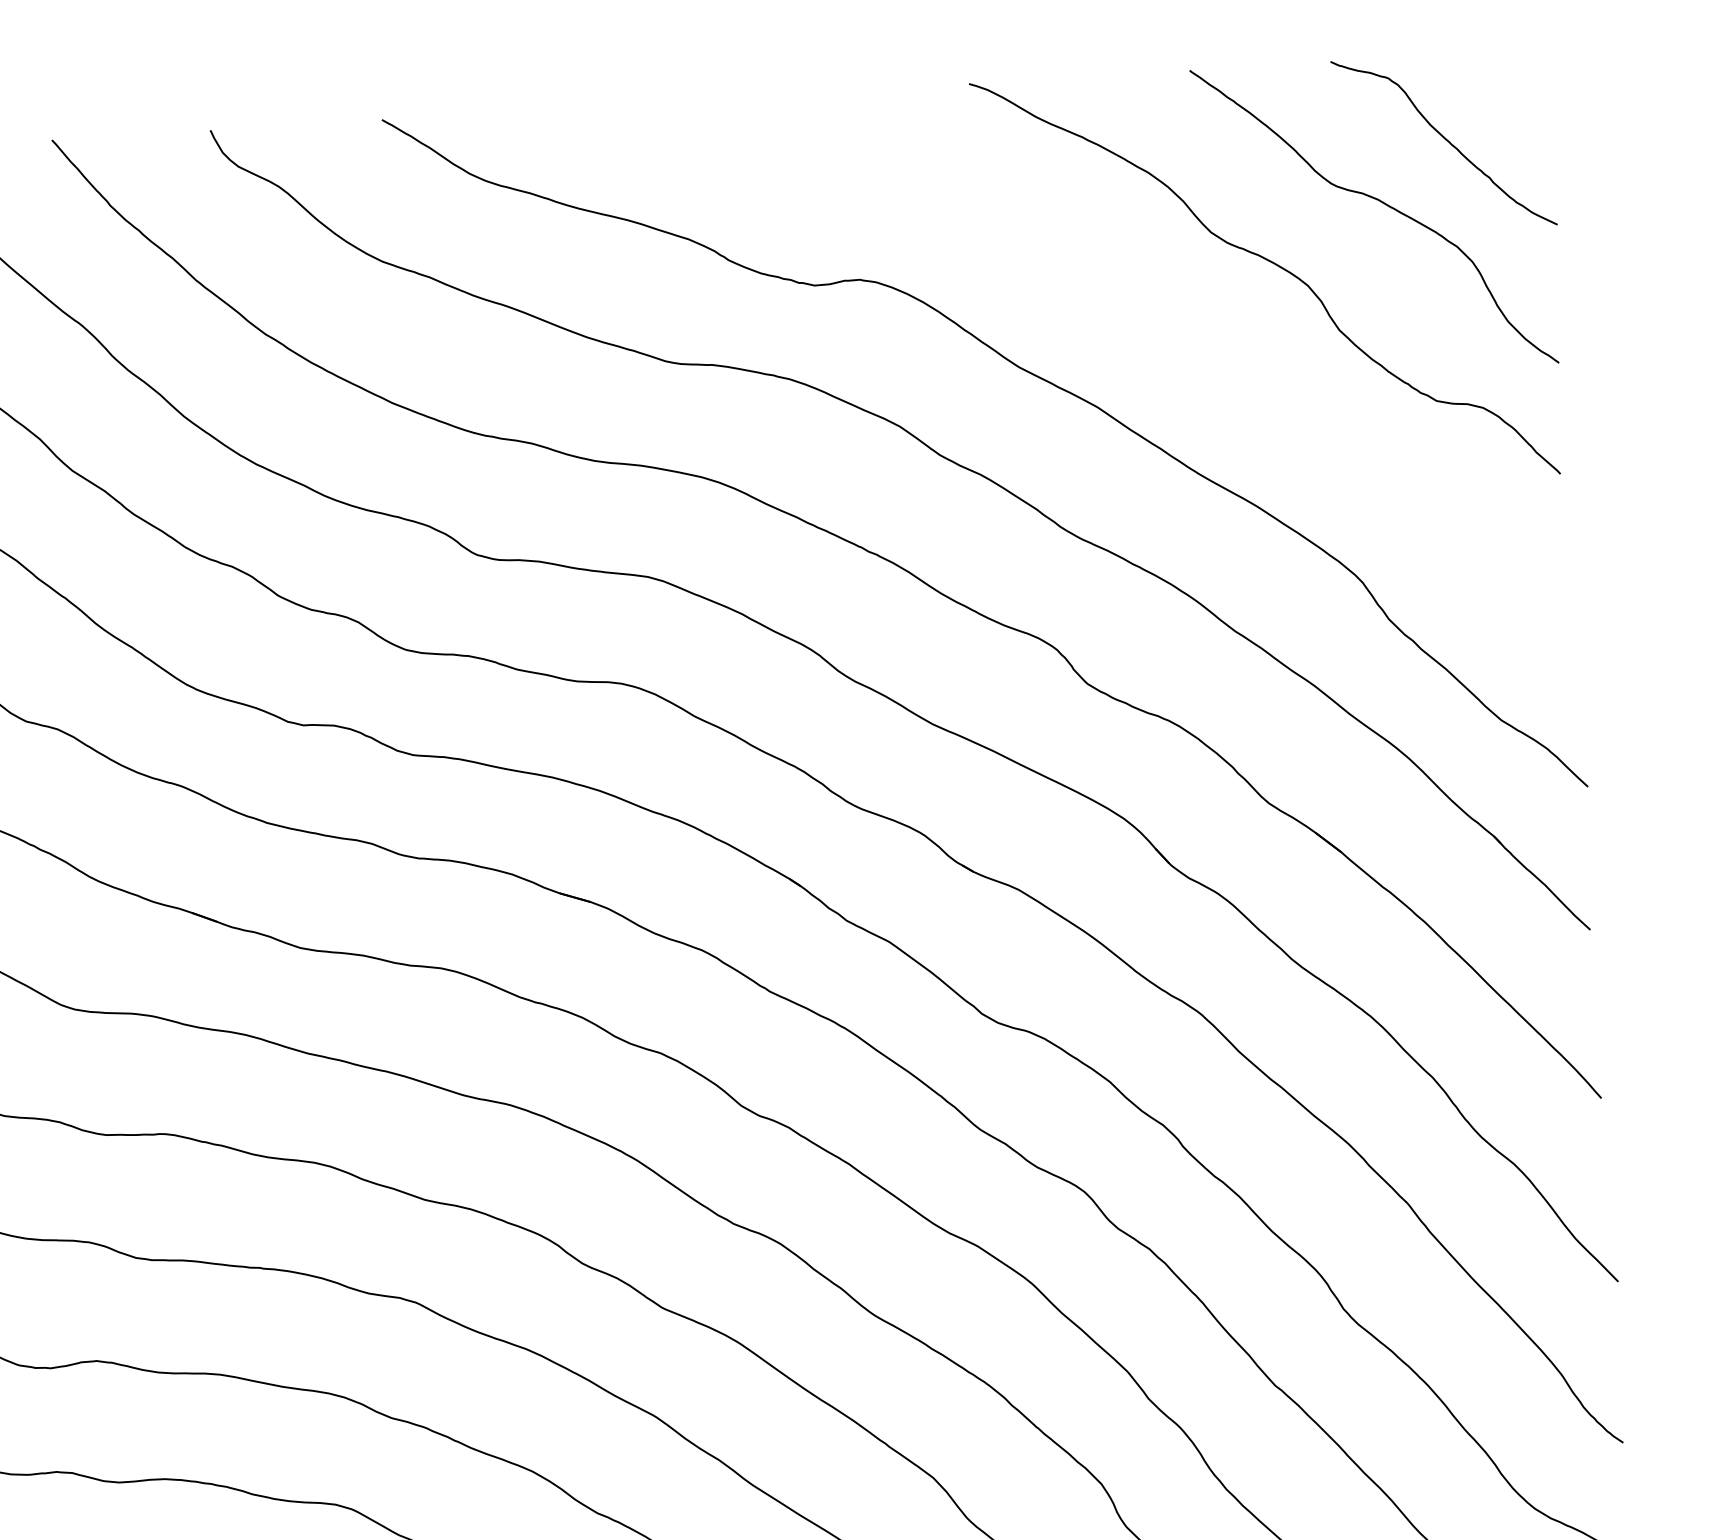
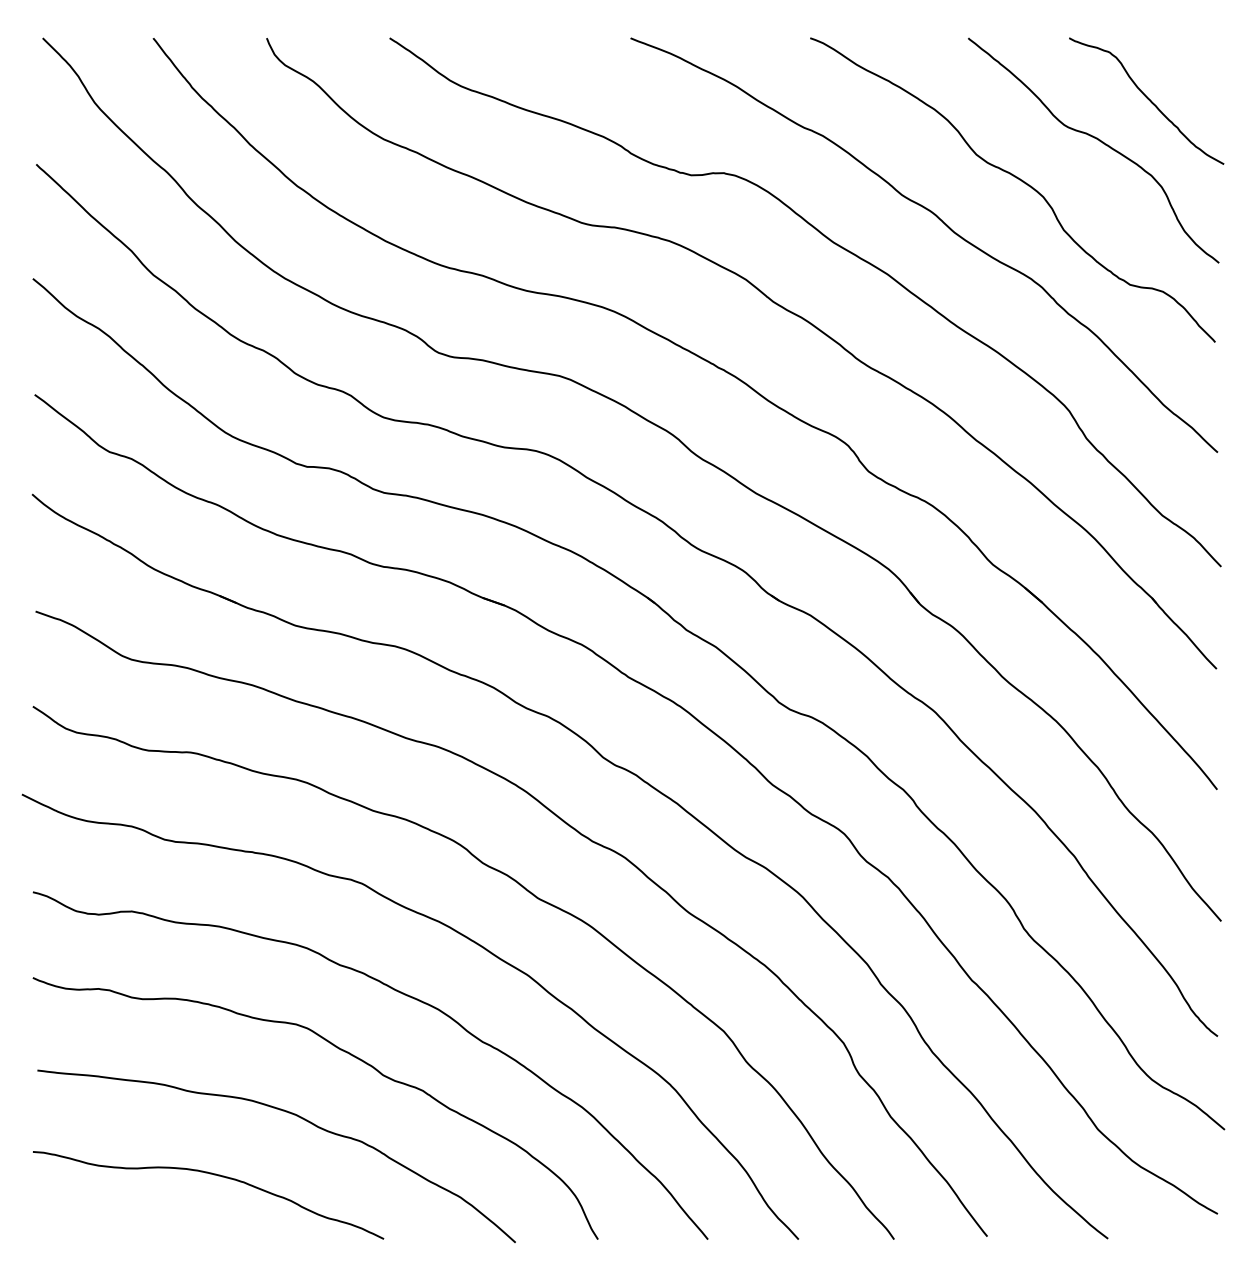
curve: (1172, 332) -> (944, 224), added

